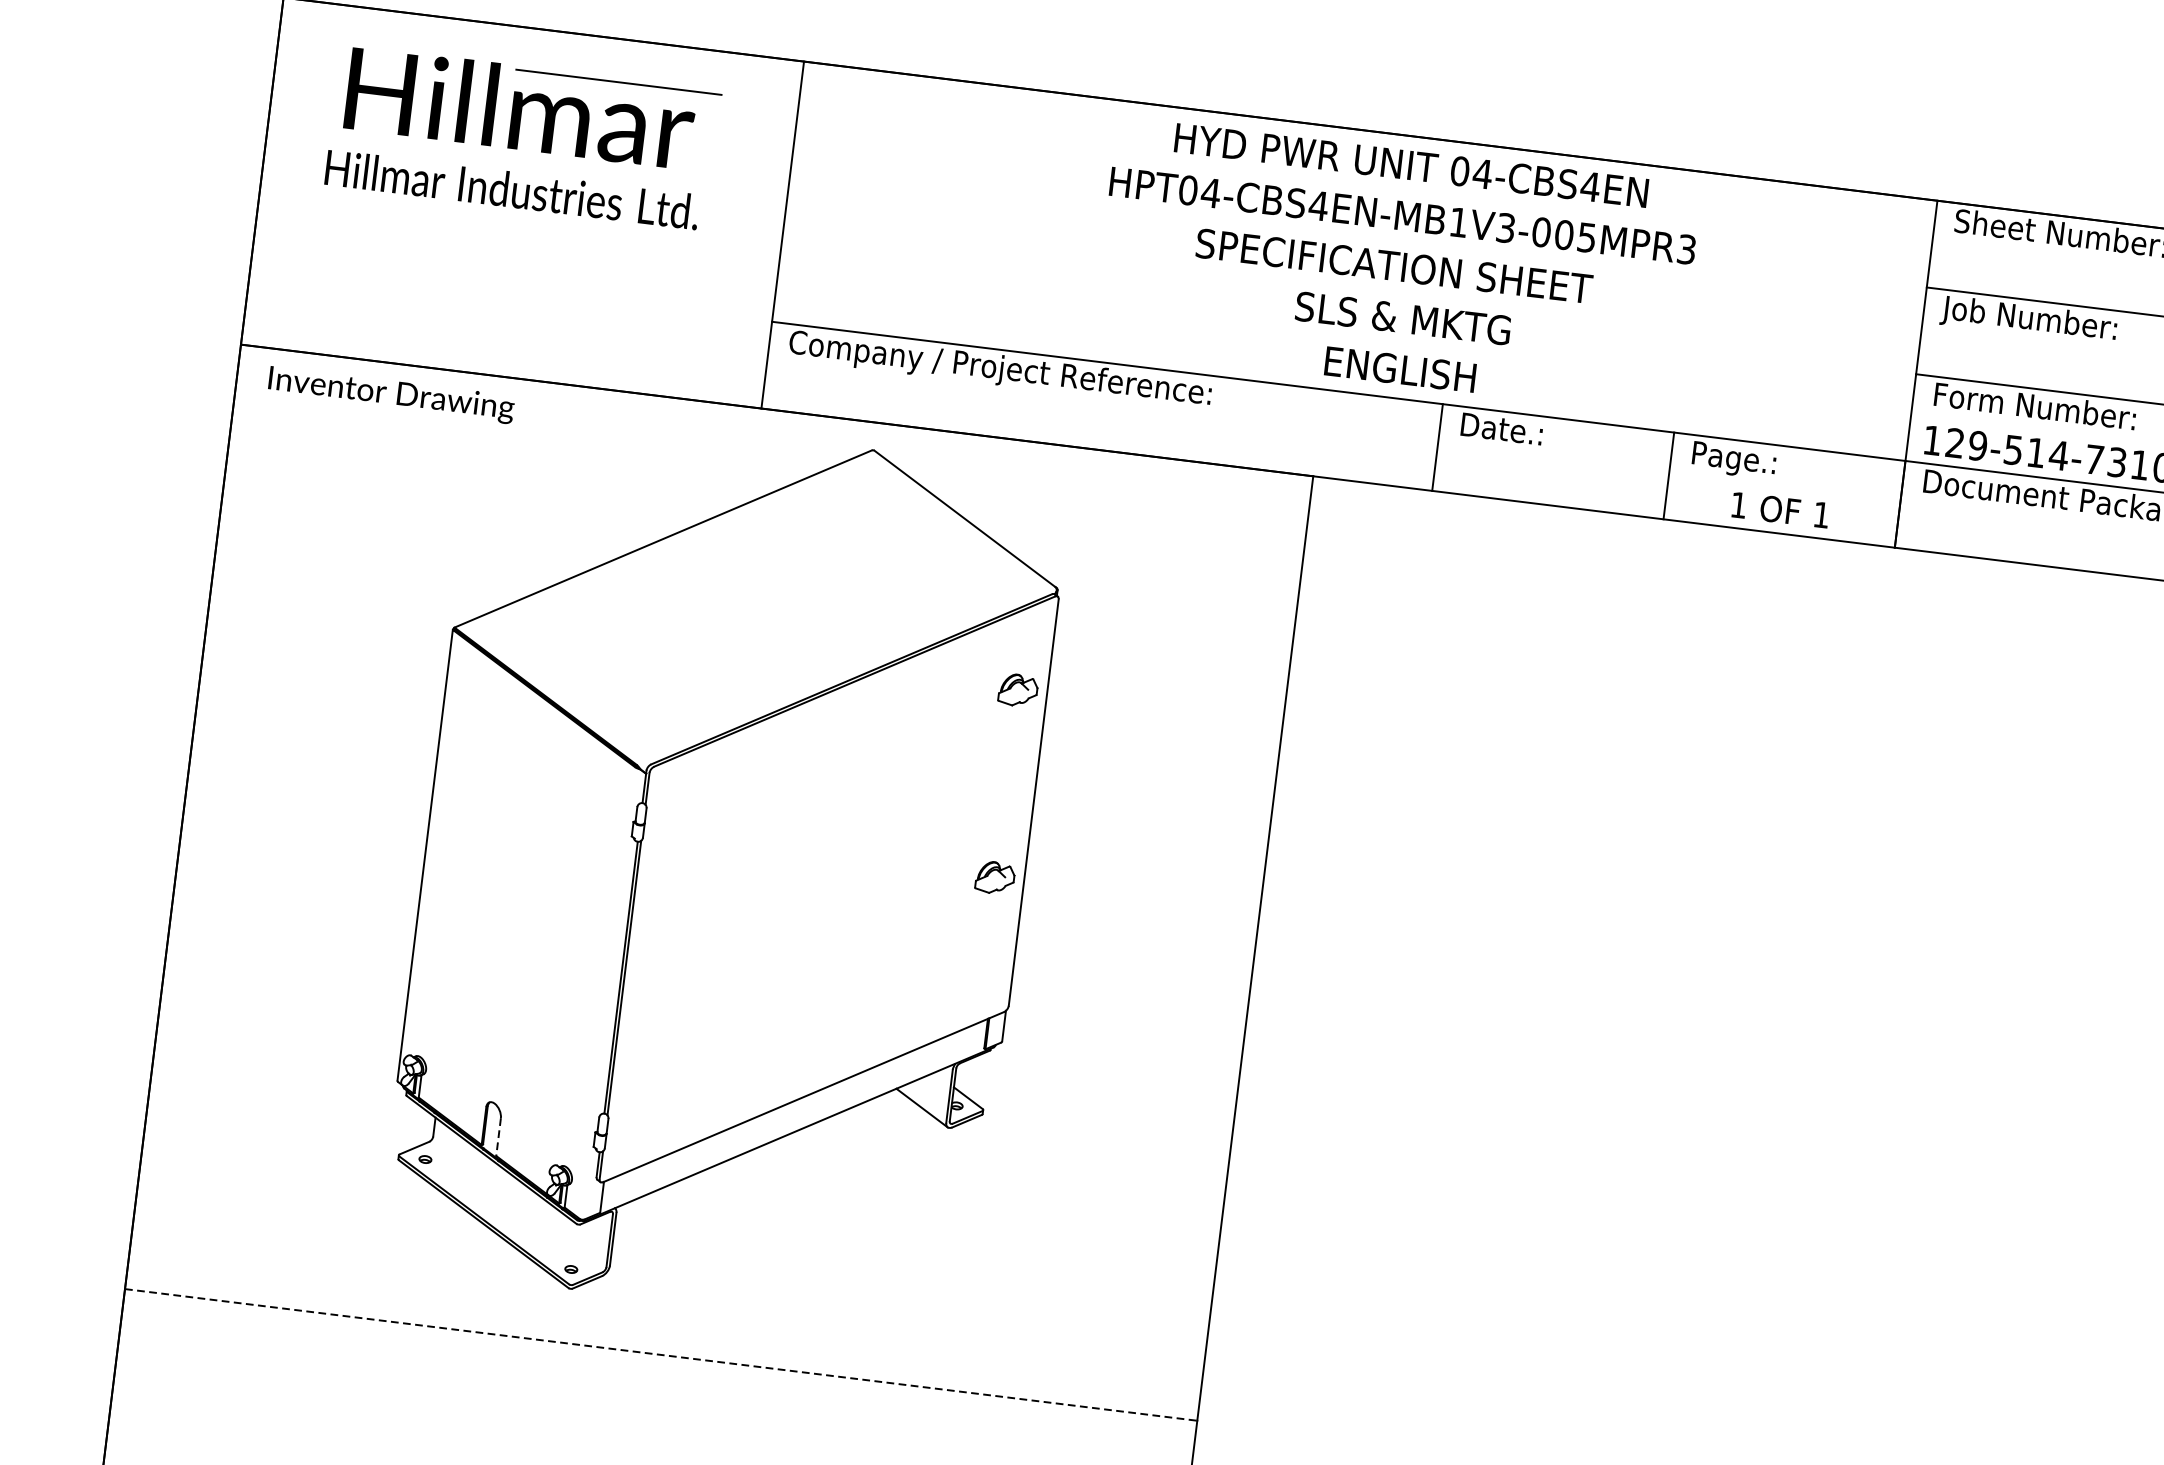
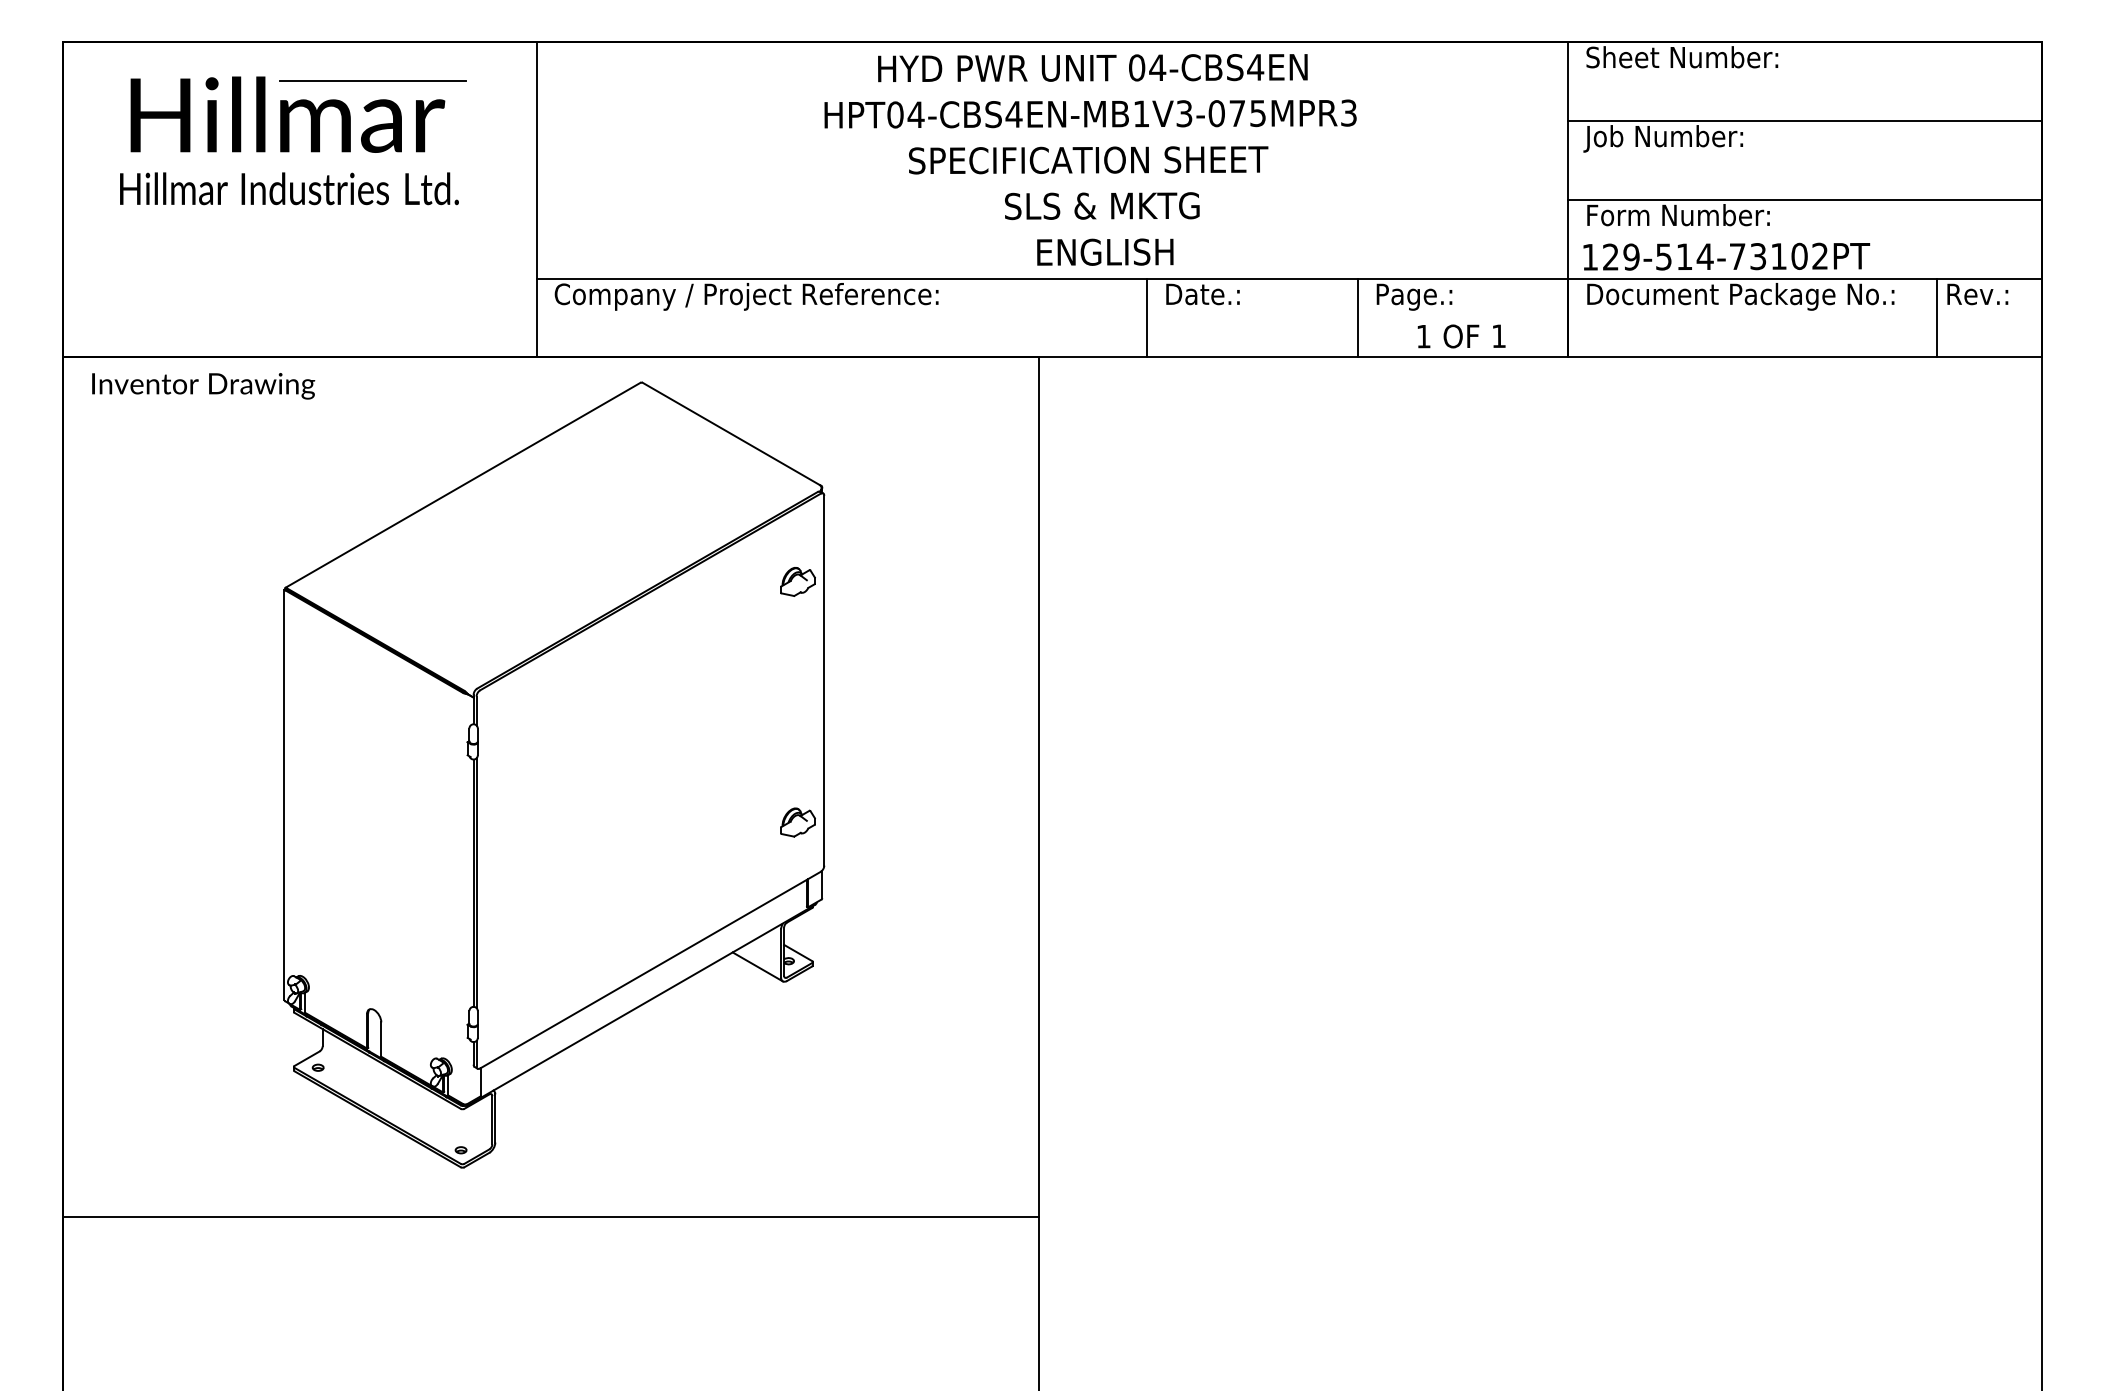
text: (1564, 234) -> (1237, 113), HPT04-CBS4EN-MB1V3-005MPR3 -> HPT04-CBS4EN-MB1V3-075MPR3
part: (994, 877) -> (797, 822), moved
line: (498, 1138) -> (381, 1040), dashed -> solid
line: (661, 1354) -> (551, 1216), dashed -> solid

